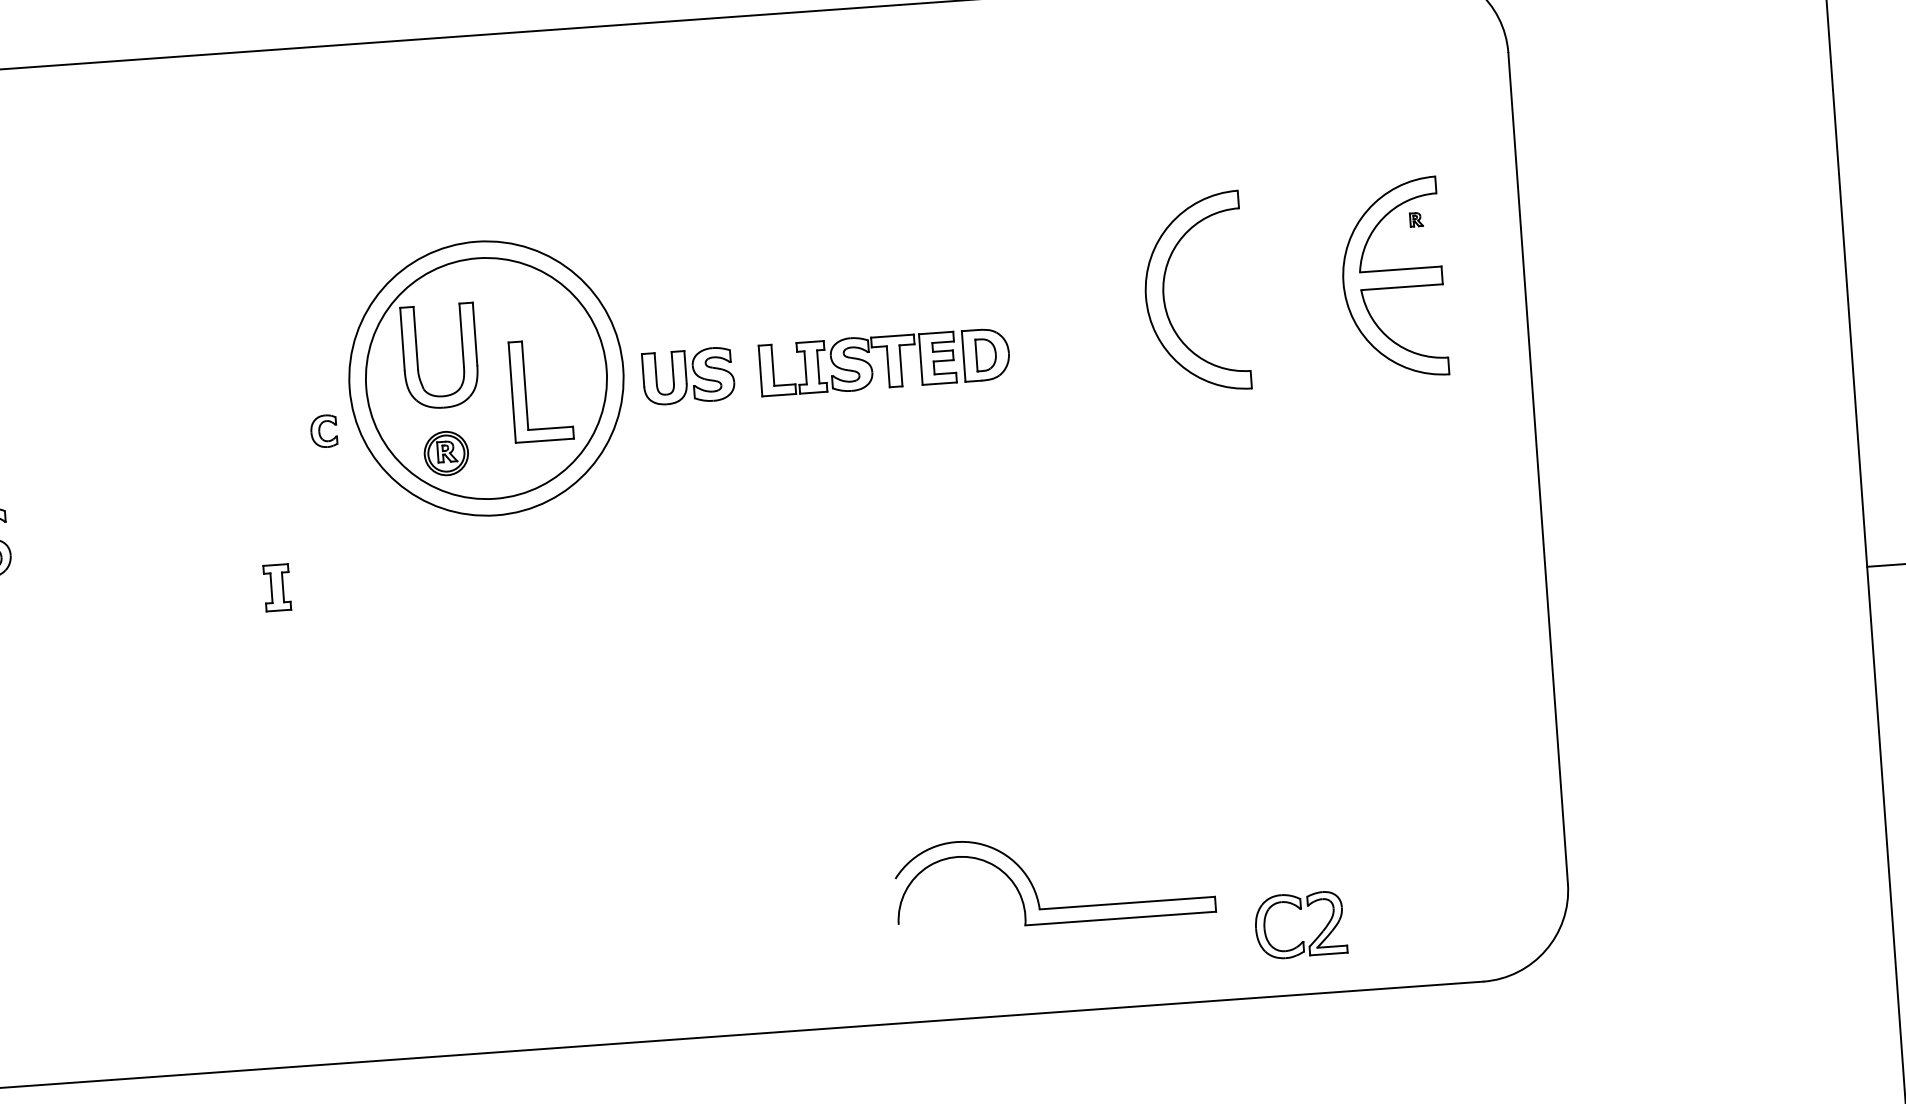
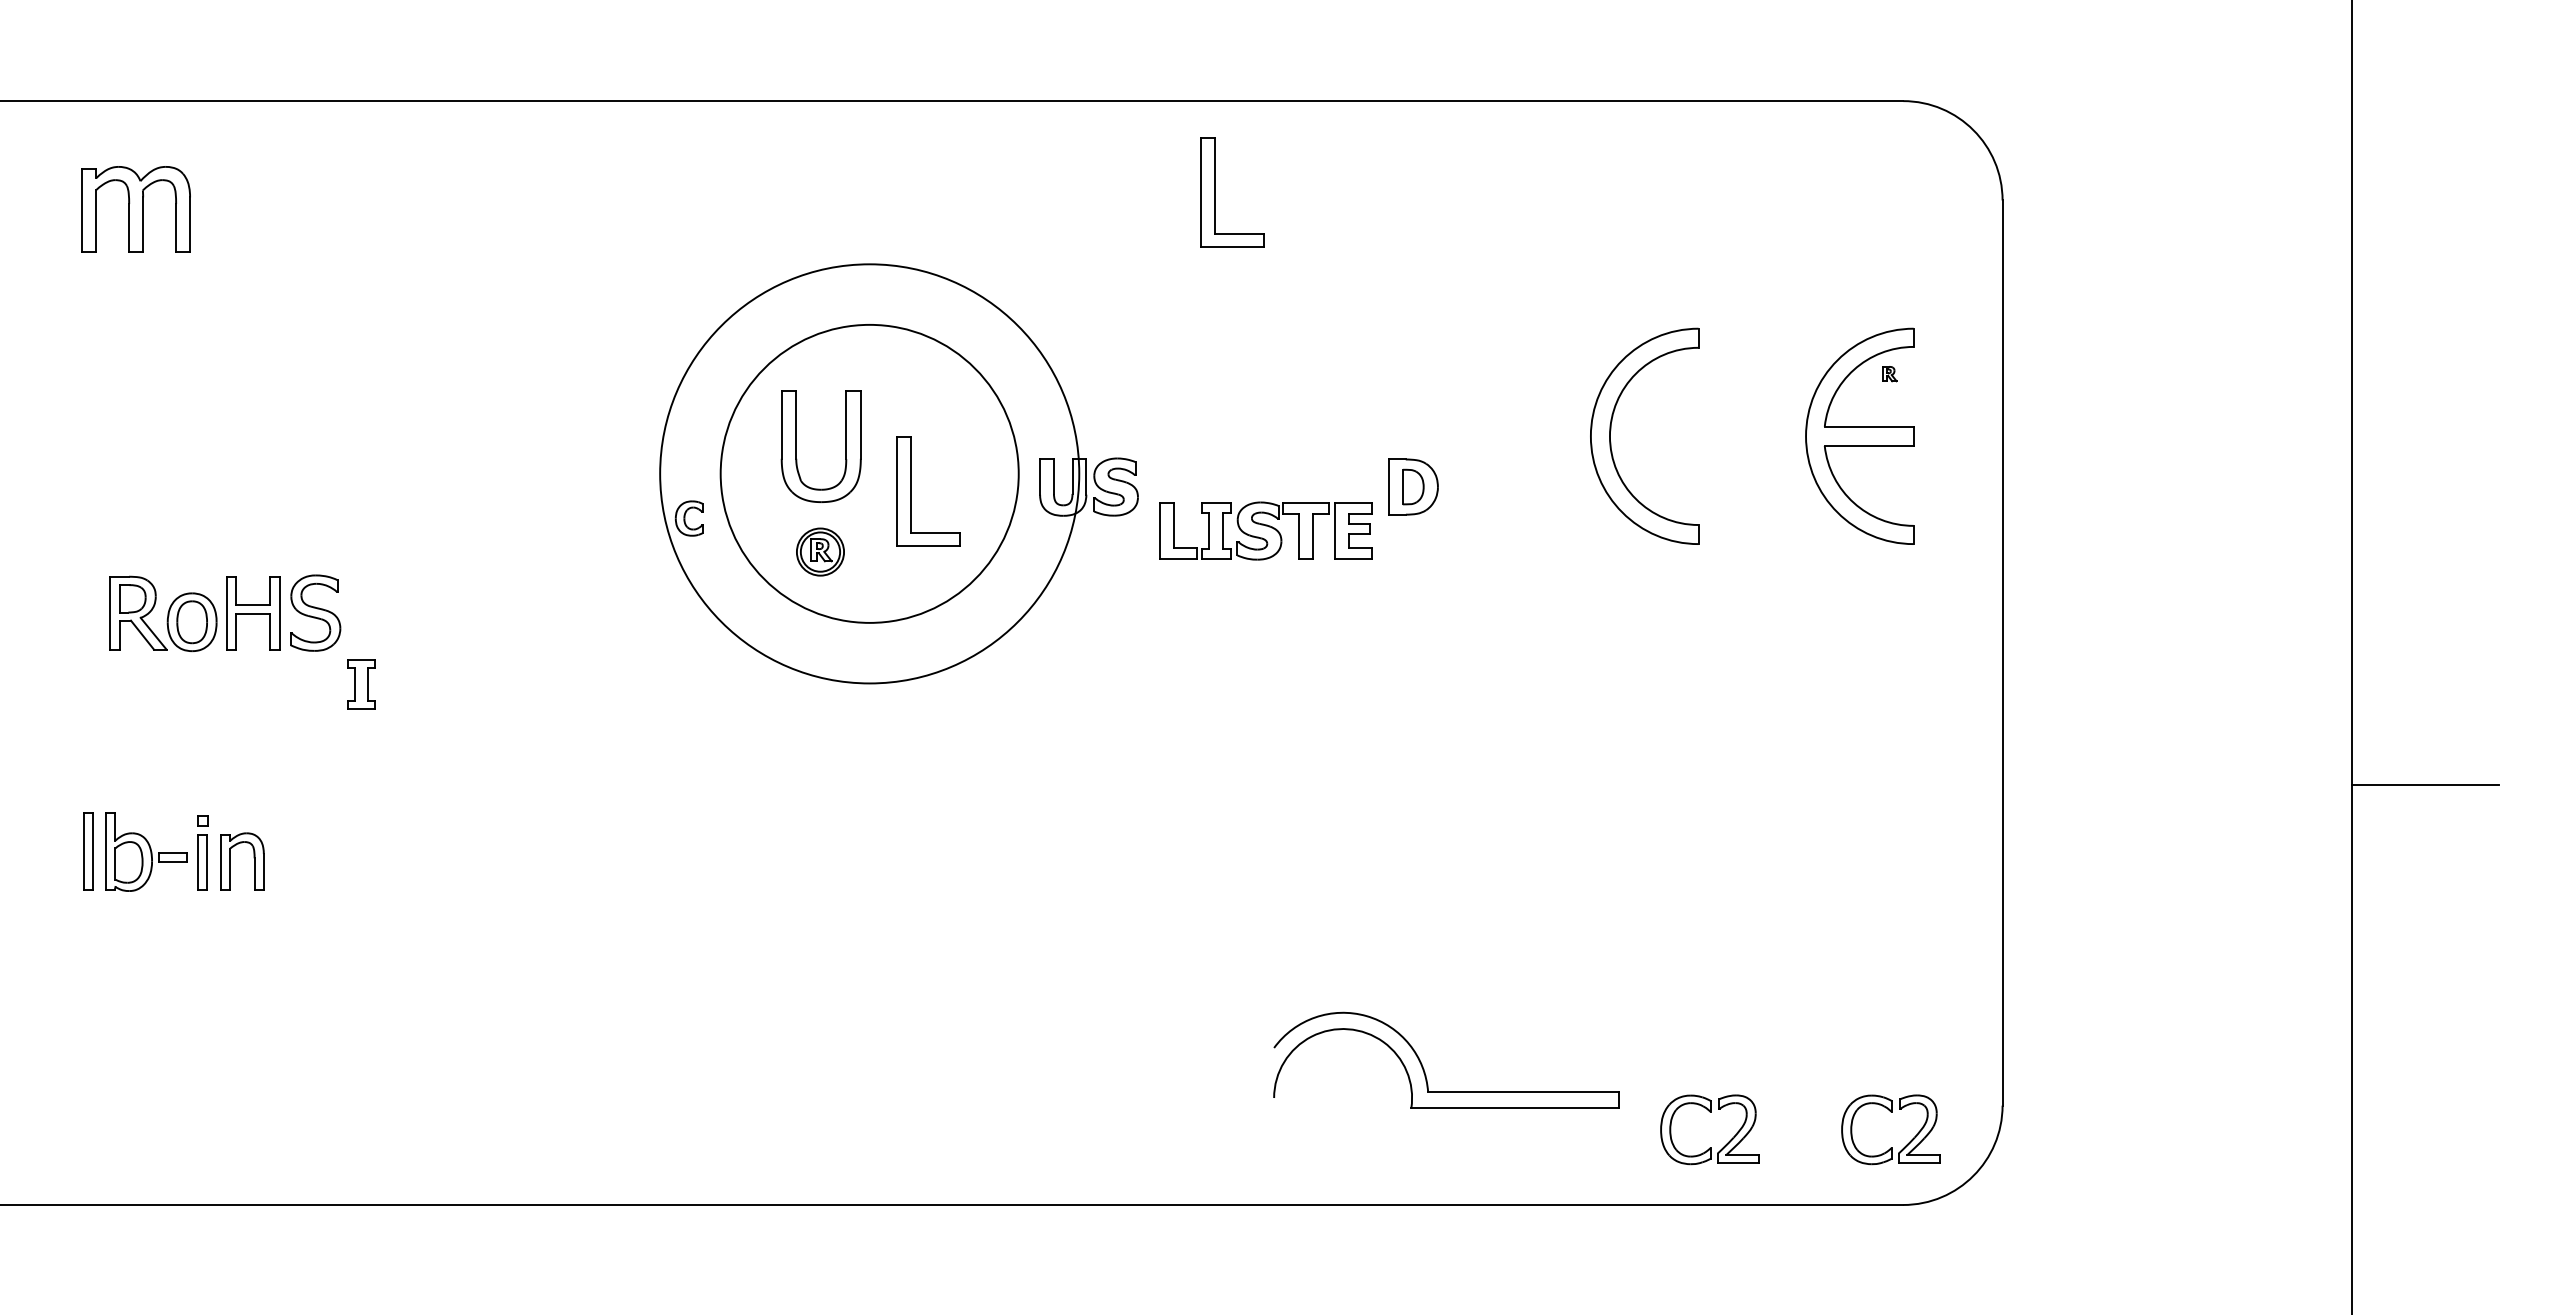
part: (785, 97) -> (1215, 192), added
part: (857, 363) -> (1265, 530), moved
circle: (486, 378) -> (869, 473), size x1.6
part: (277, 587) -> (361, 684), moved
part: (1465, 897) -> (1890, 1112), added

